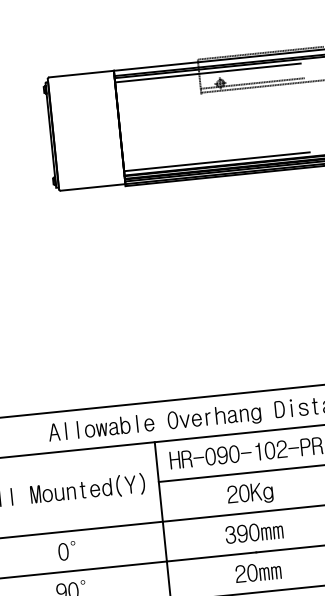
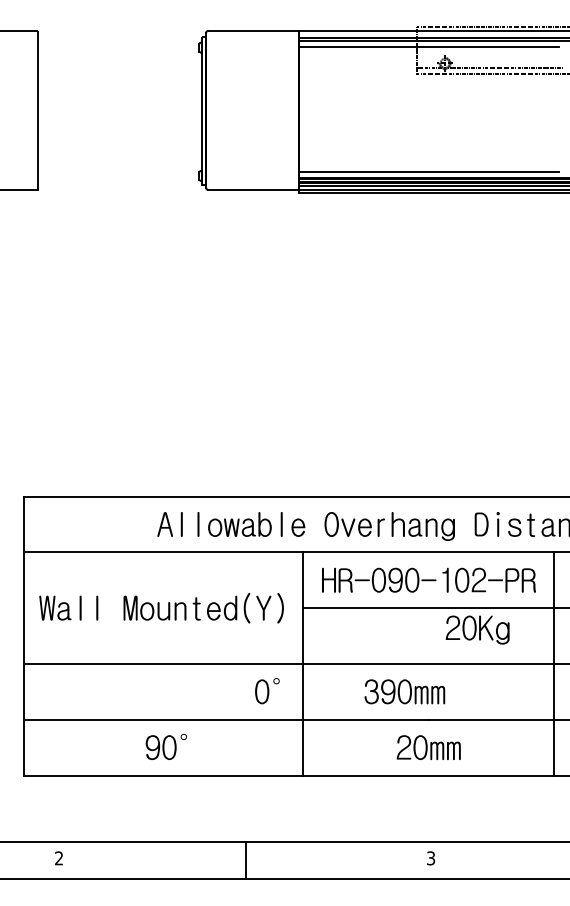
text: (250, 493) -> (477, 629), moved
text: (254, 532) -> (404, 691), moved
text: (67, 551) -> (267, 691), moved

